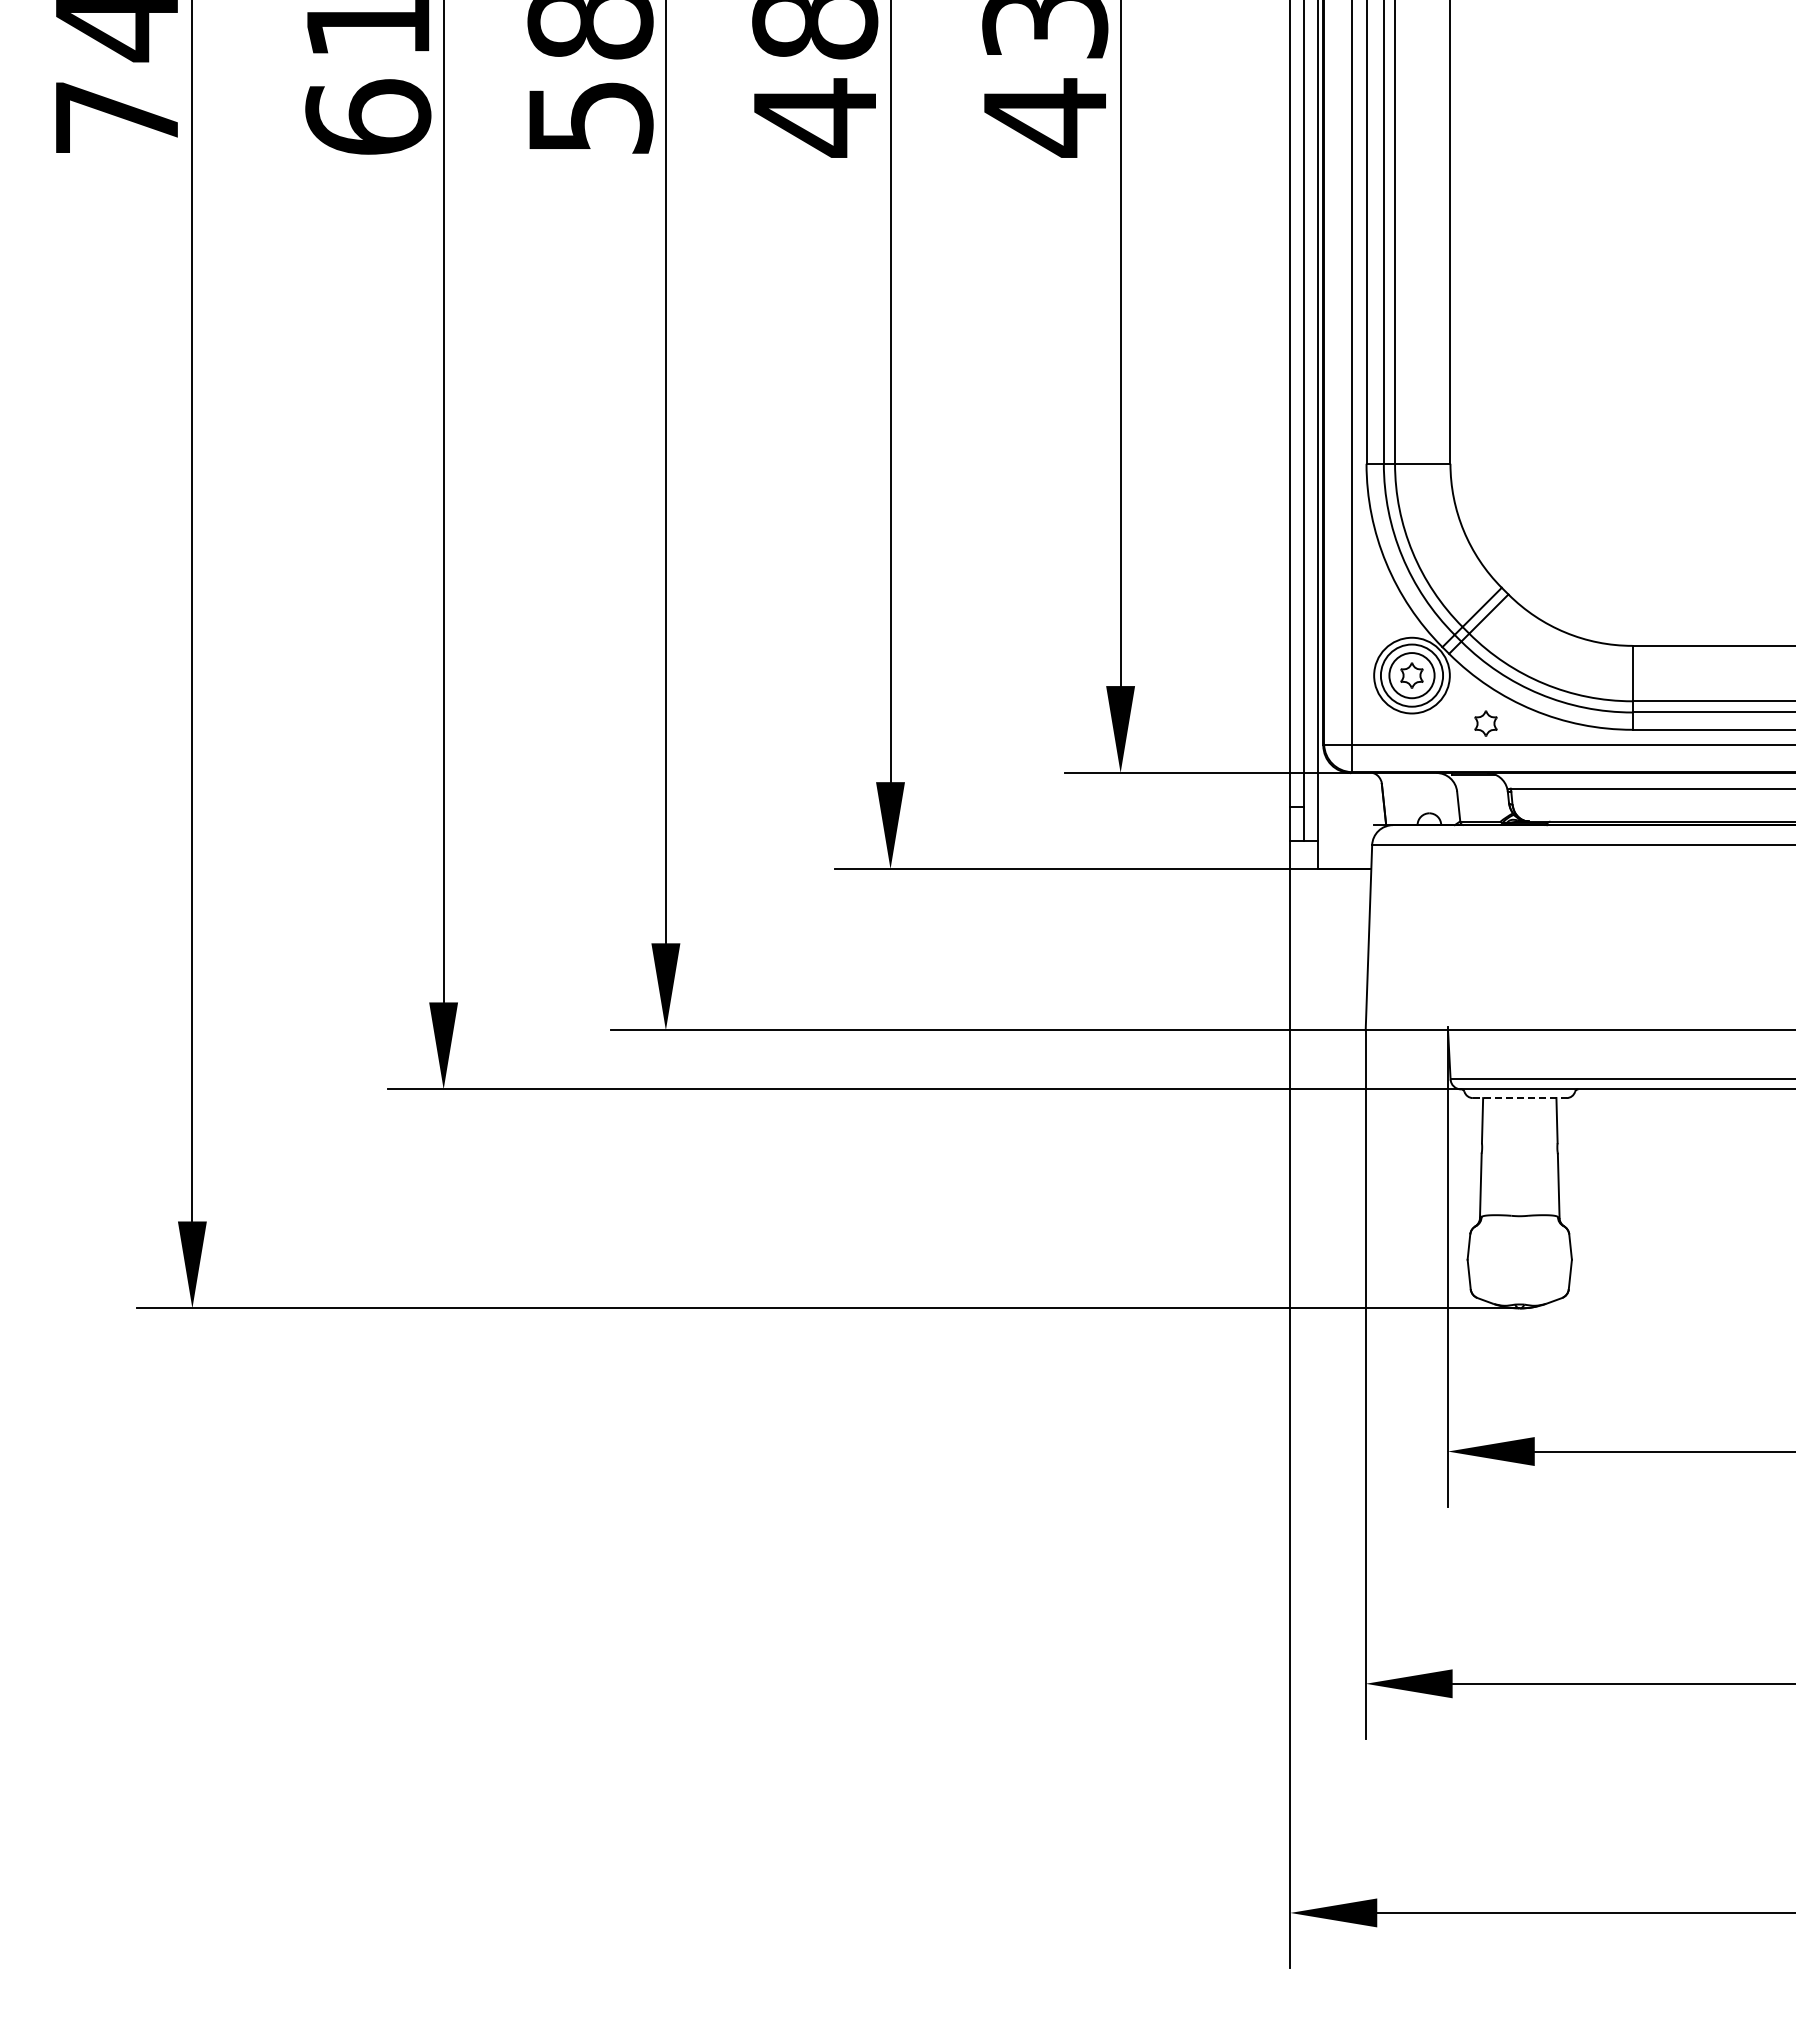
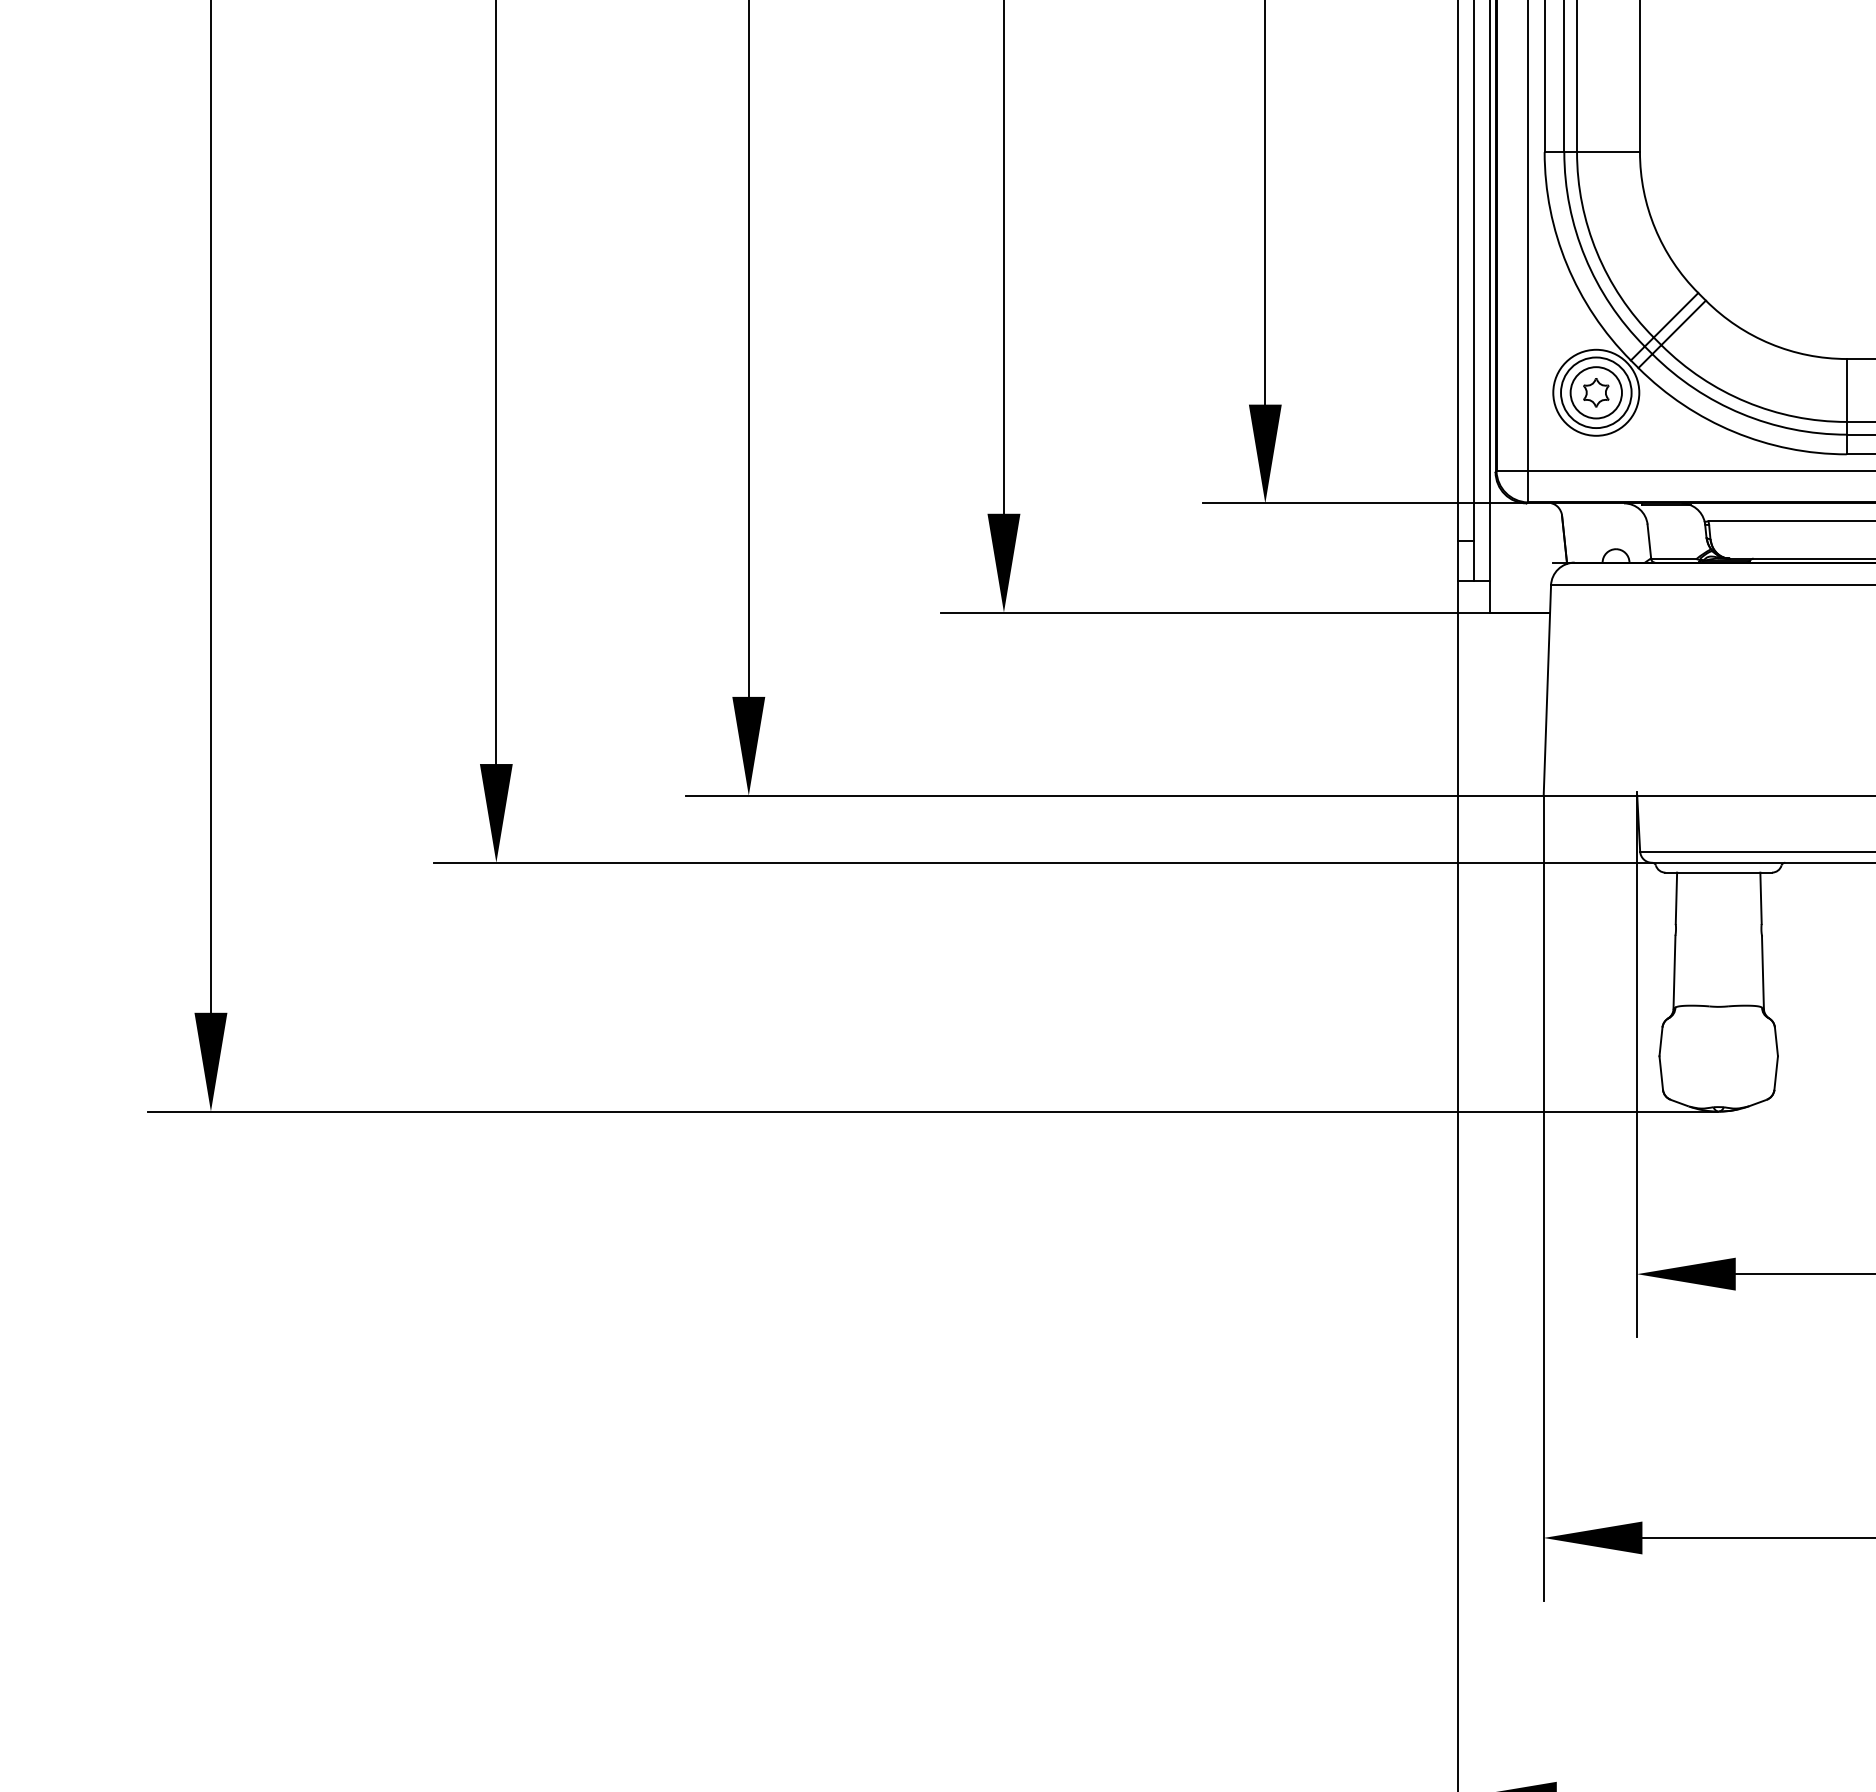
part: (1485, 723) -> (1679, 447), removed
line: (1519, 1098) -> (1718, 873), dashed -> solid

